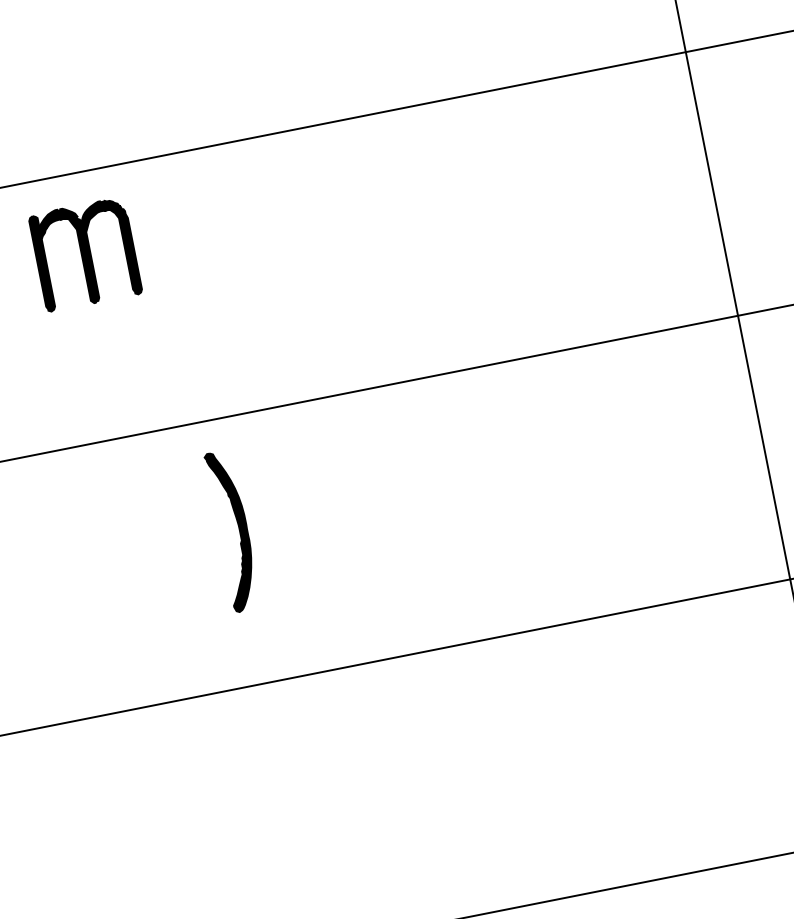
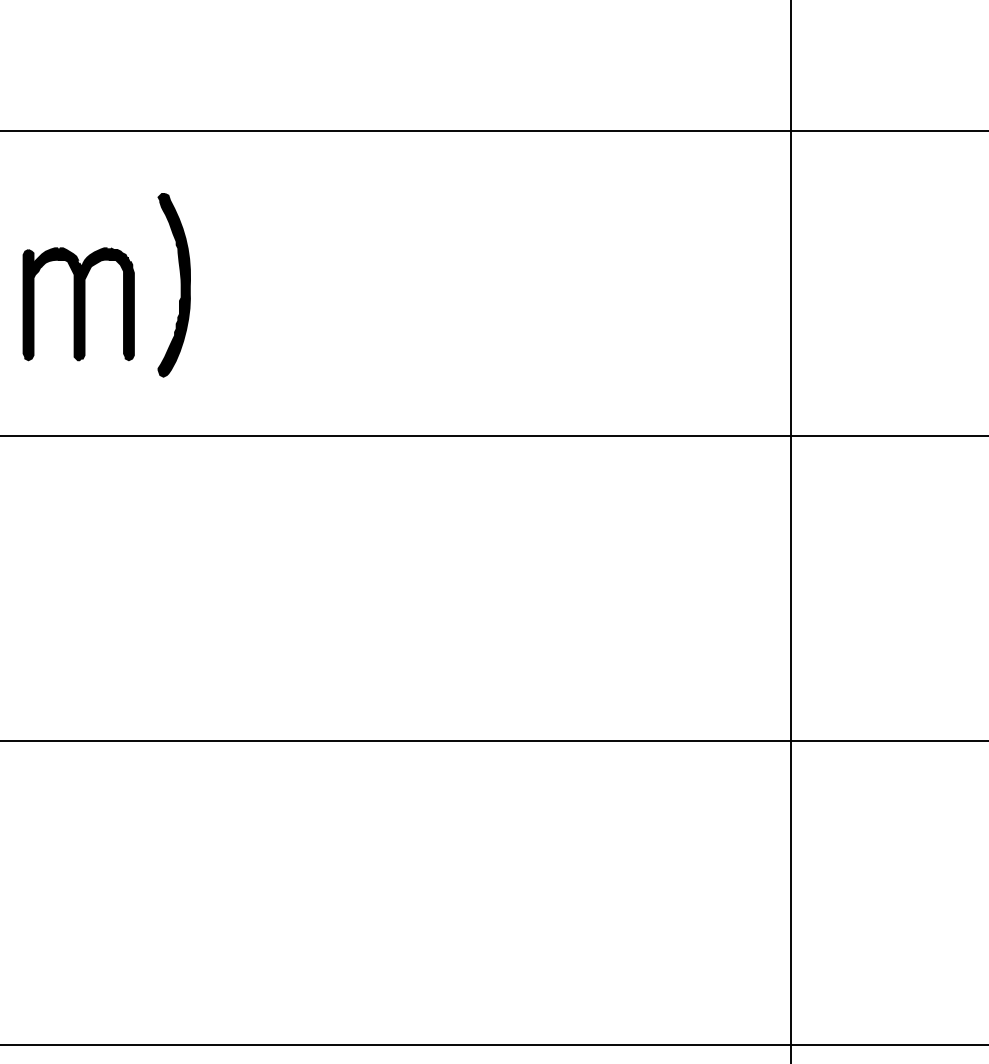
part: (85, 254) -> (78, 304), moved
part: (238, 530) -> (180, 285), moved

